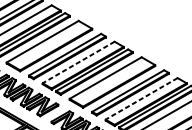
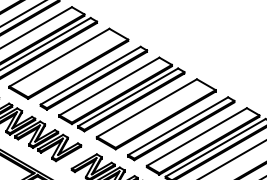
line: (78, 62) -> (109, 86), dashed -> solid
line: (141, 99) -> (196, 137), dashed -> solid

